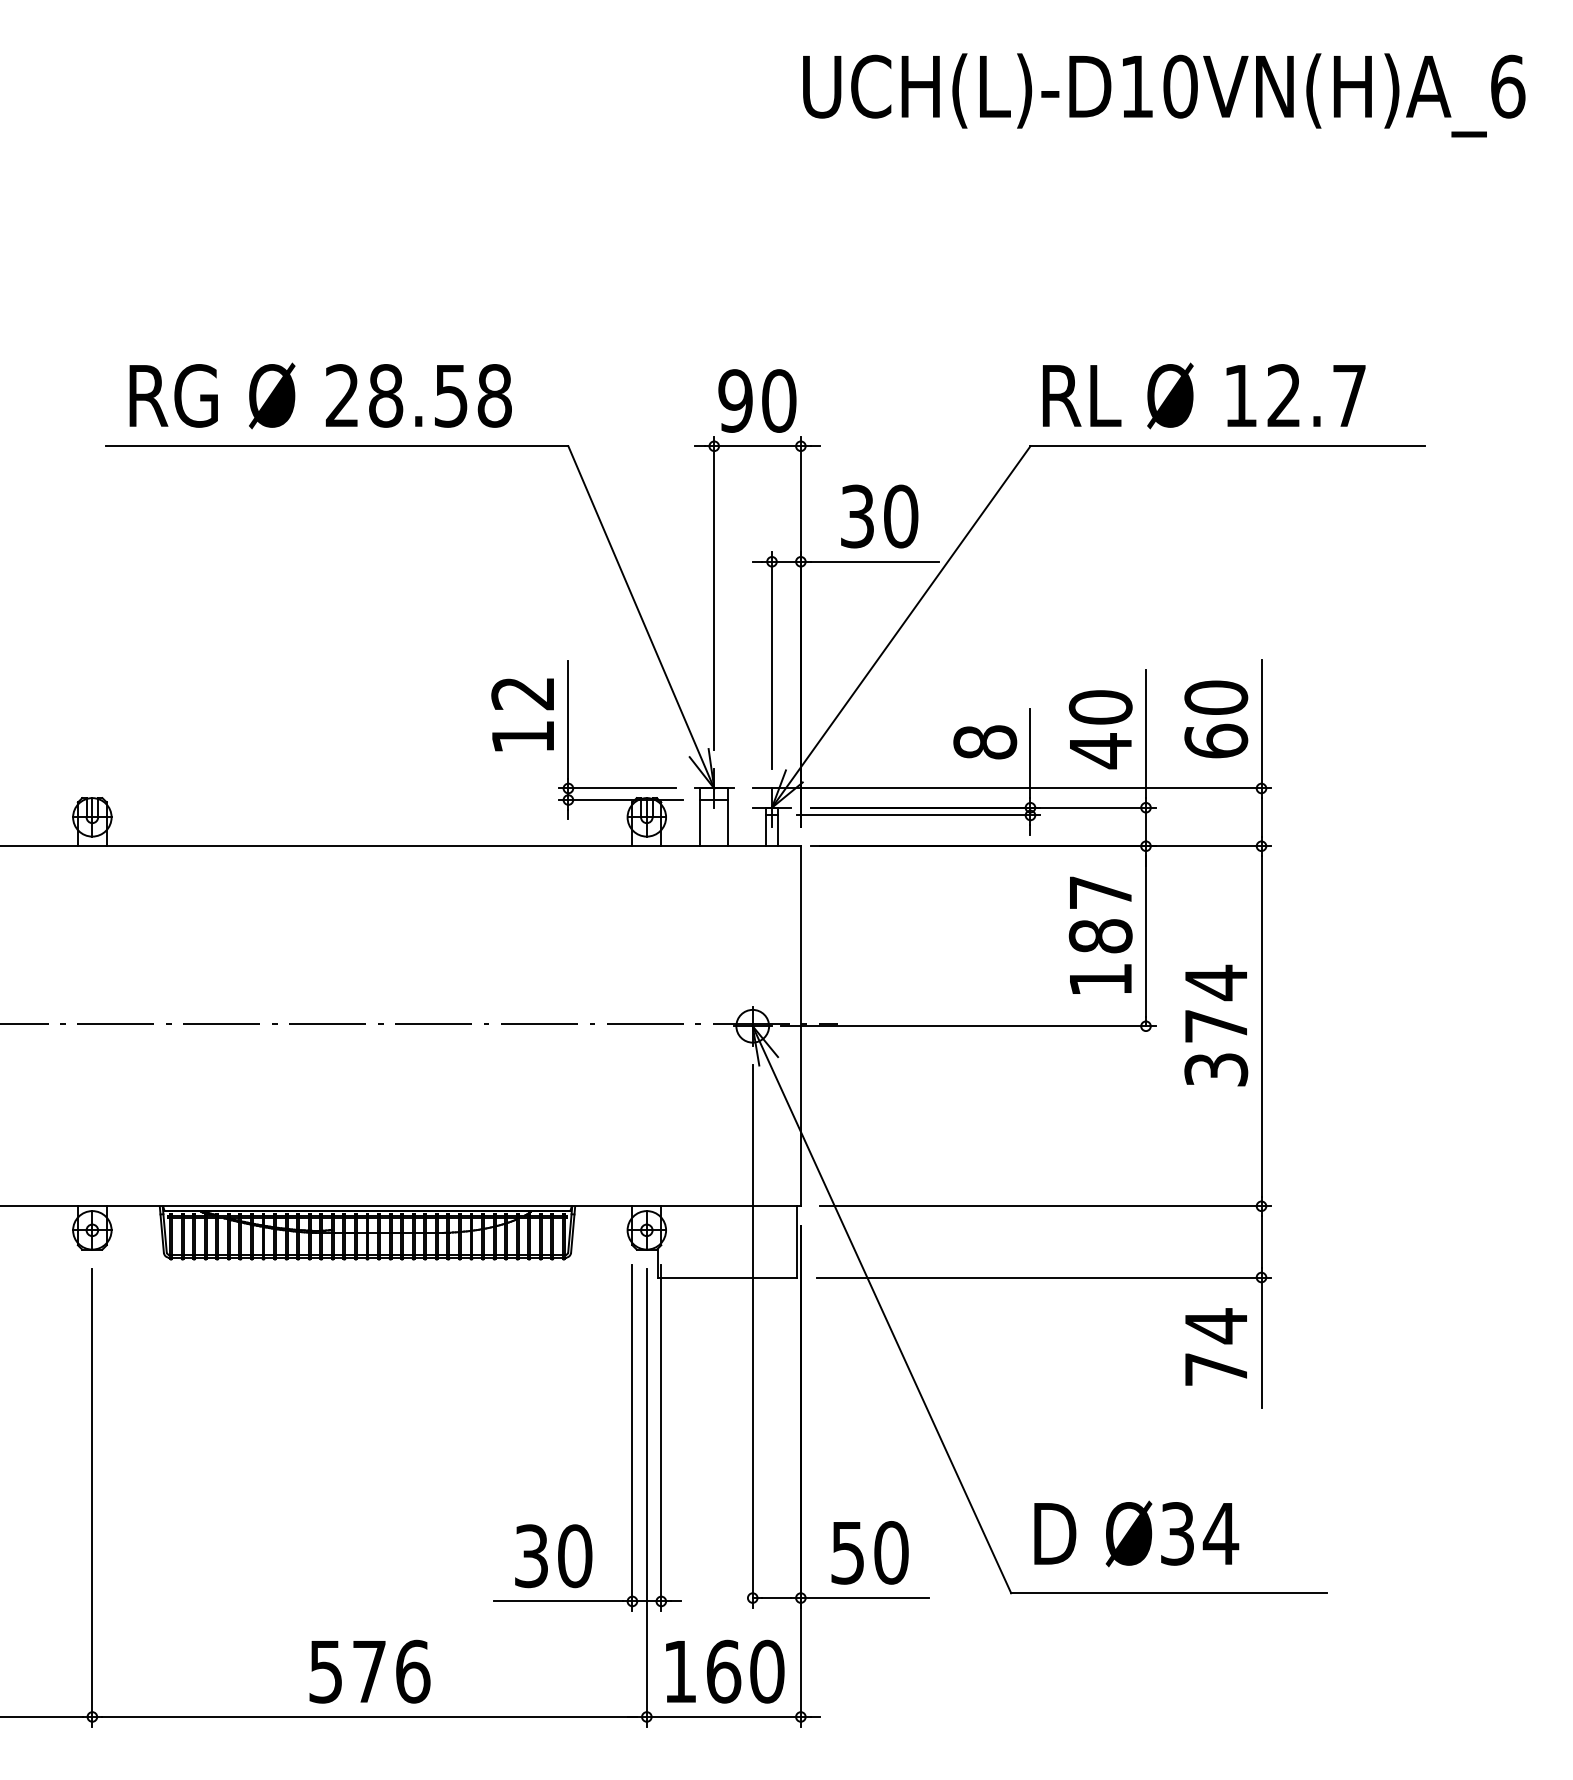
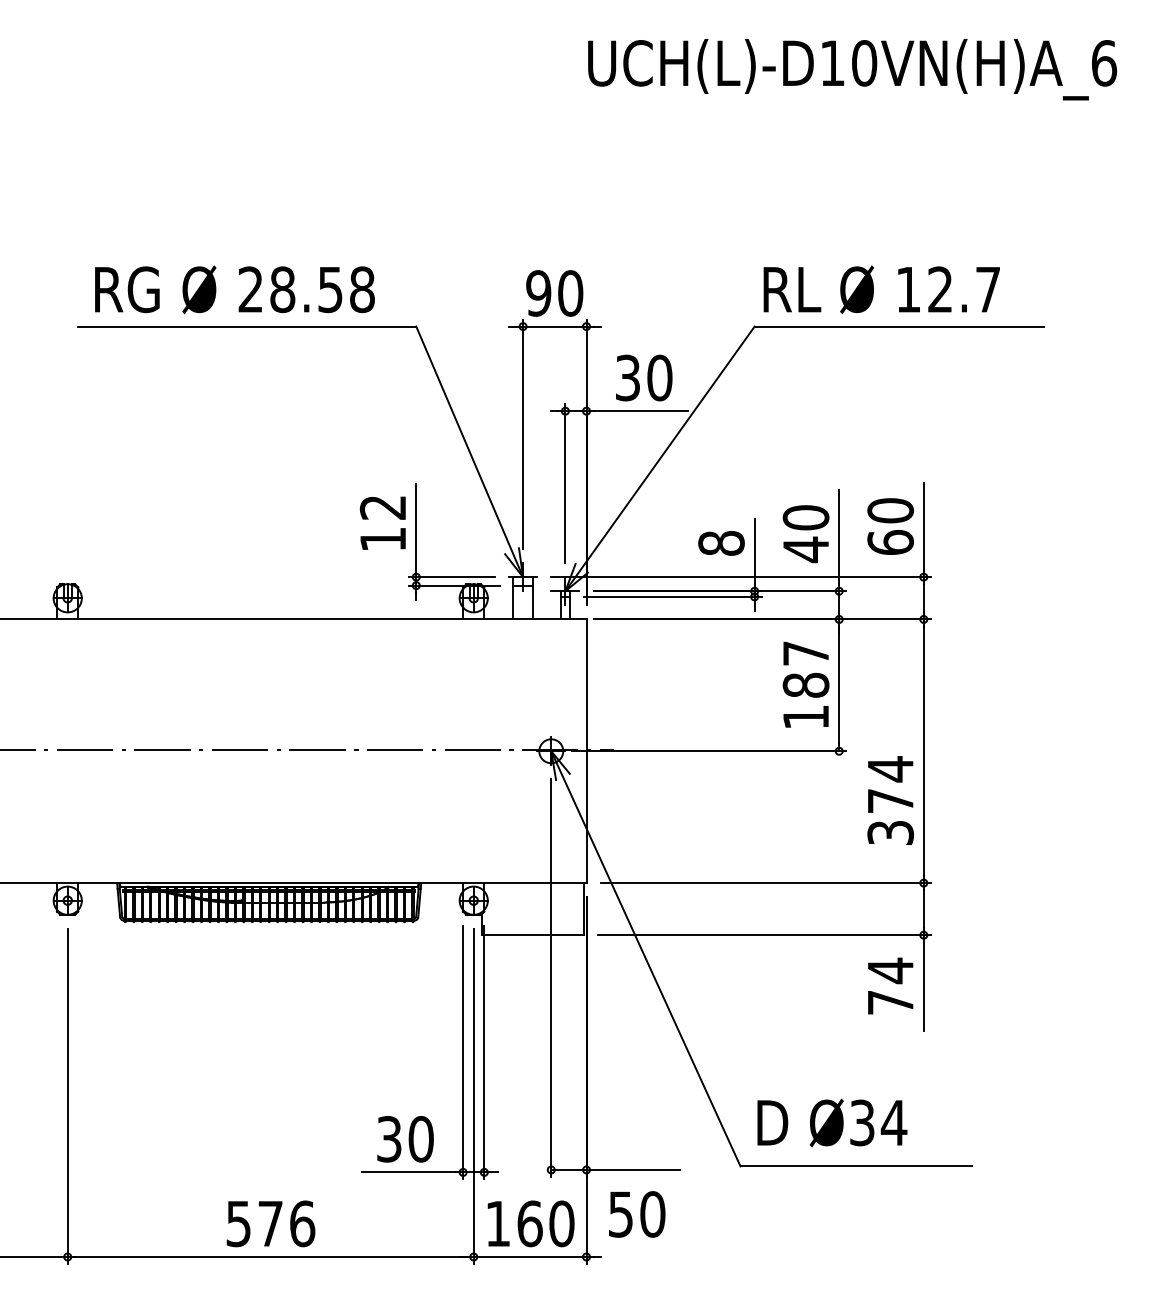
text: (1216, 1025) -> (890, 800), moved
text: (869, 1552) -> (636, 1214), moved

